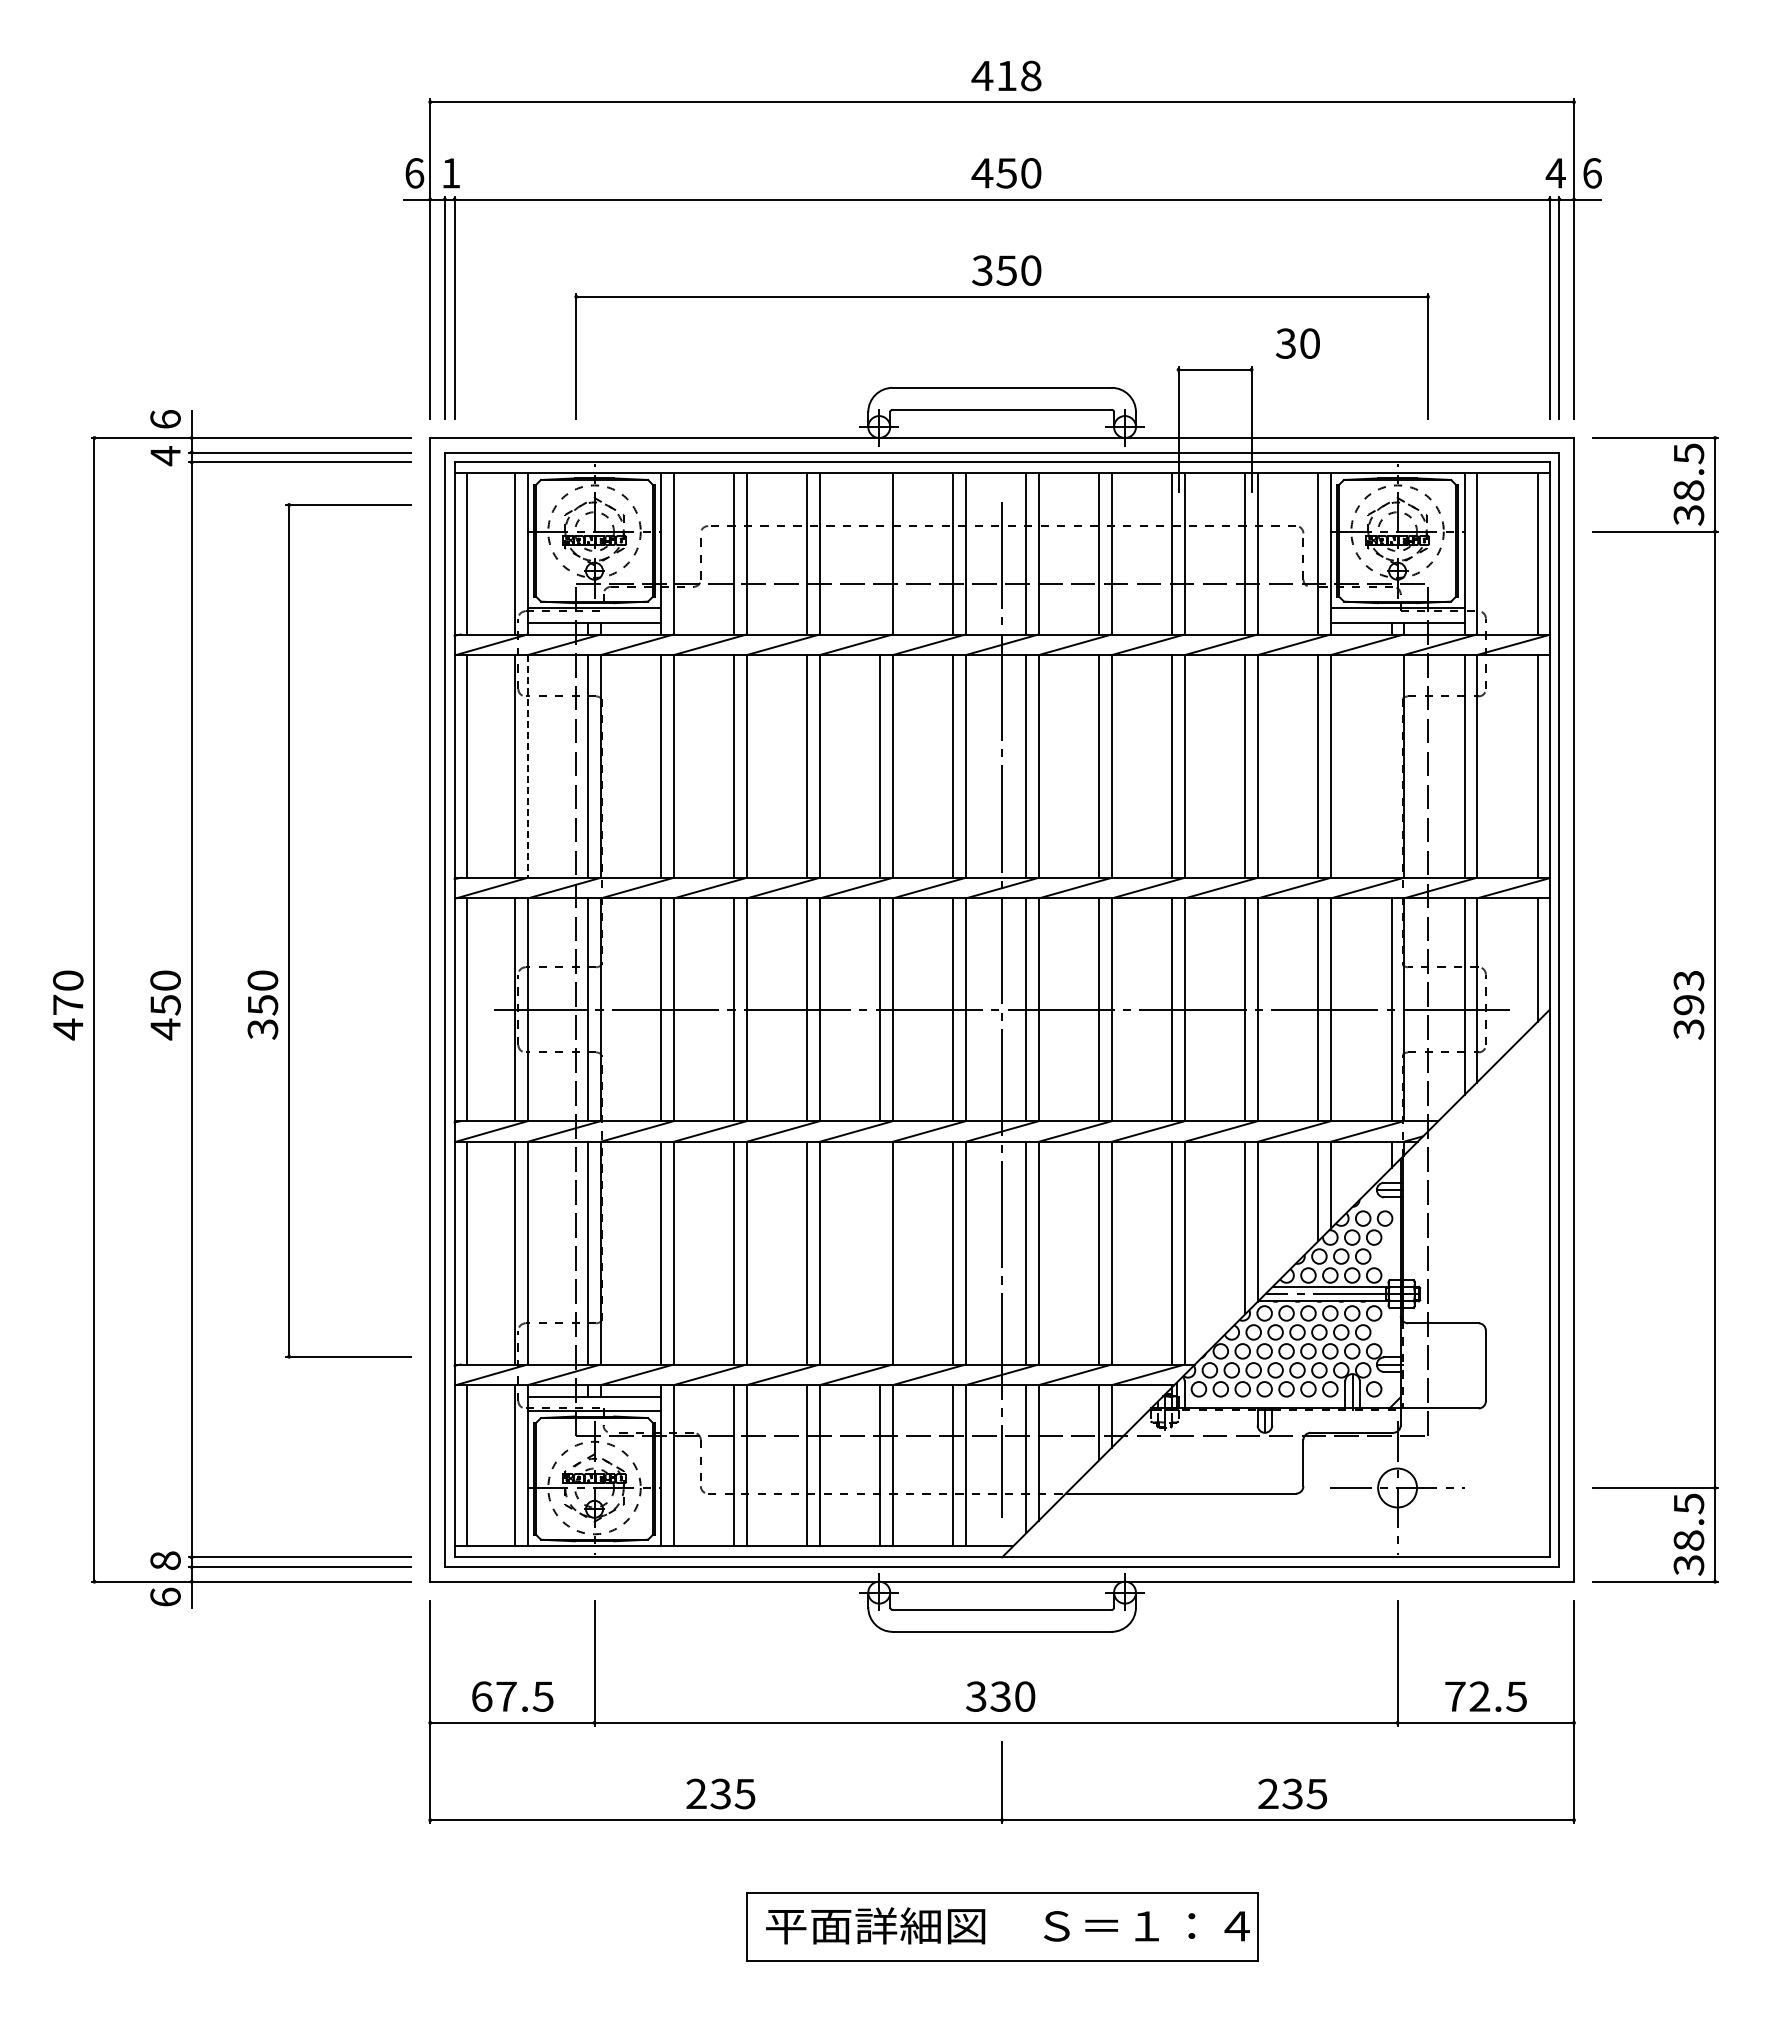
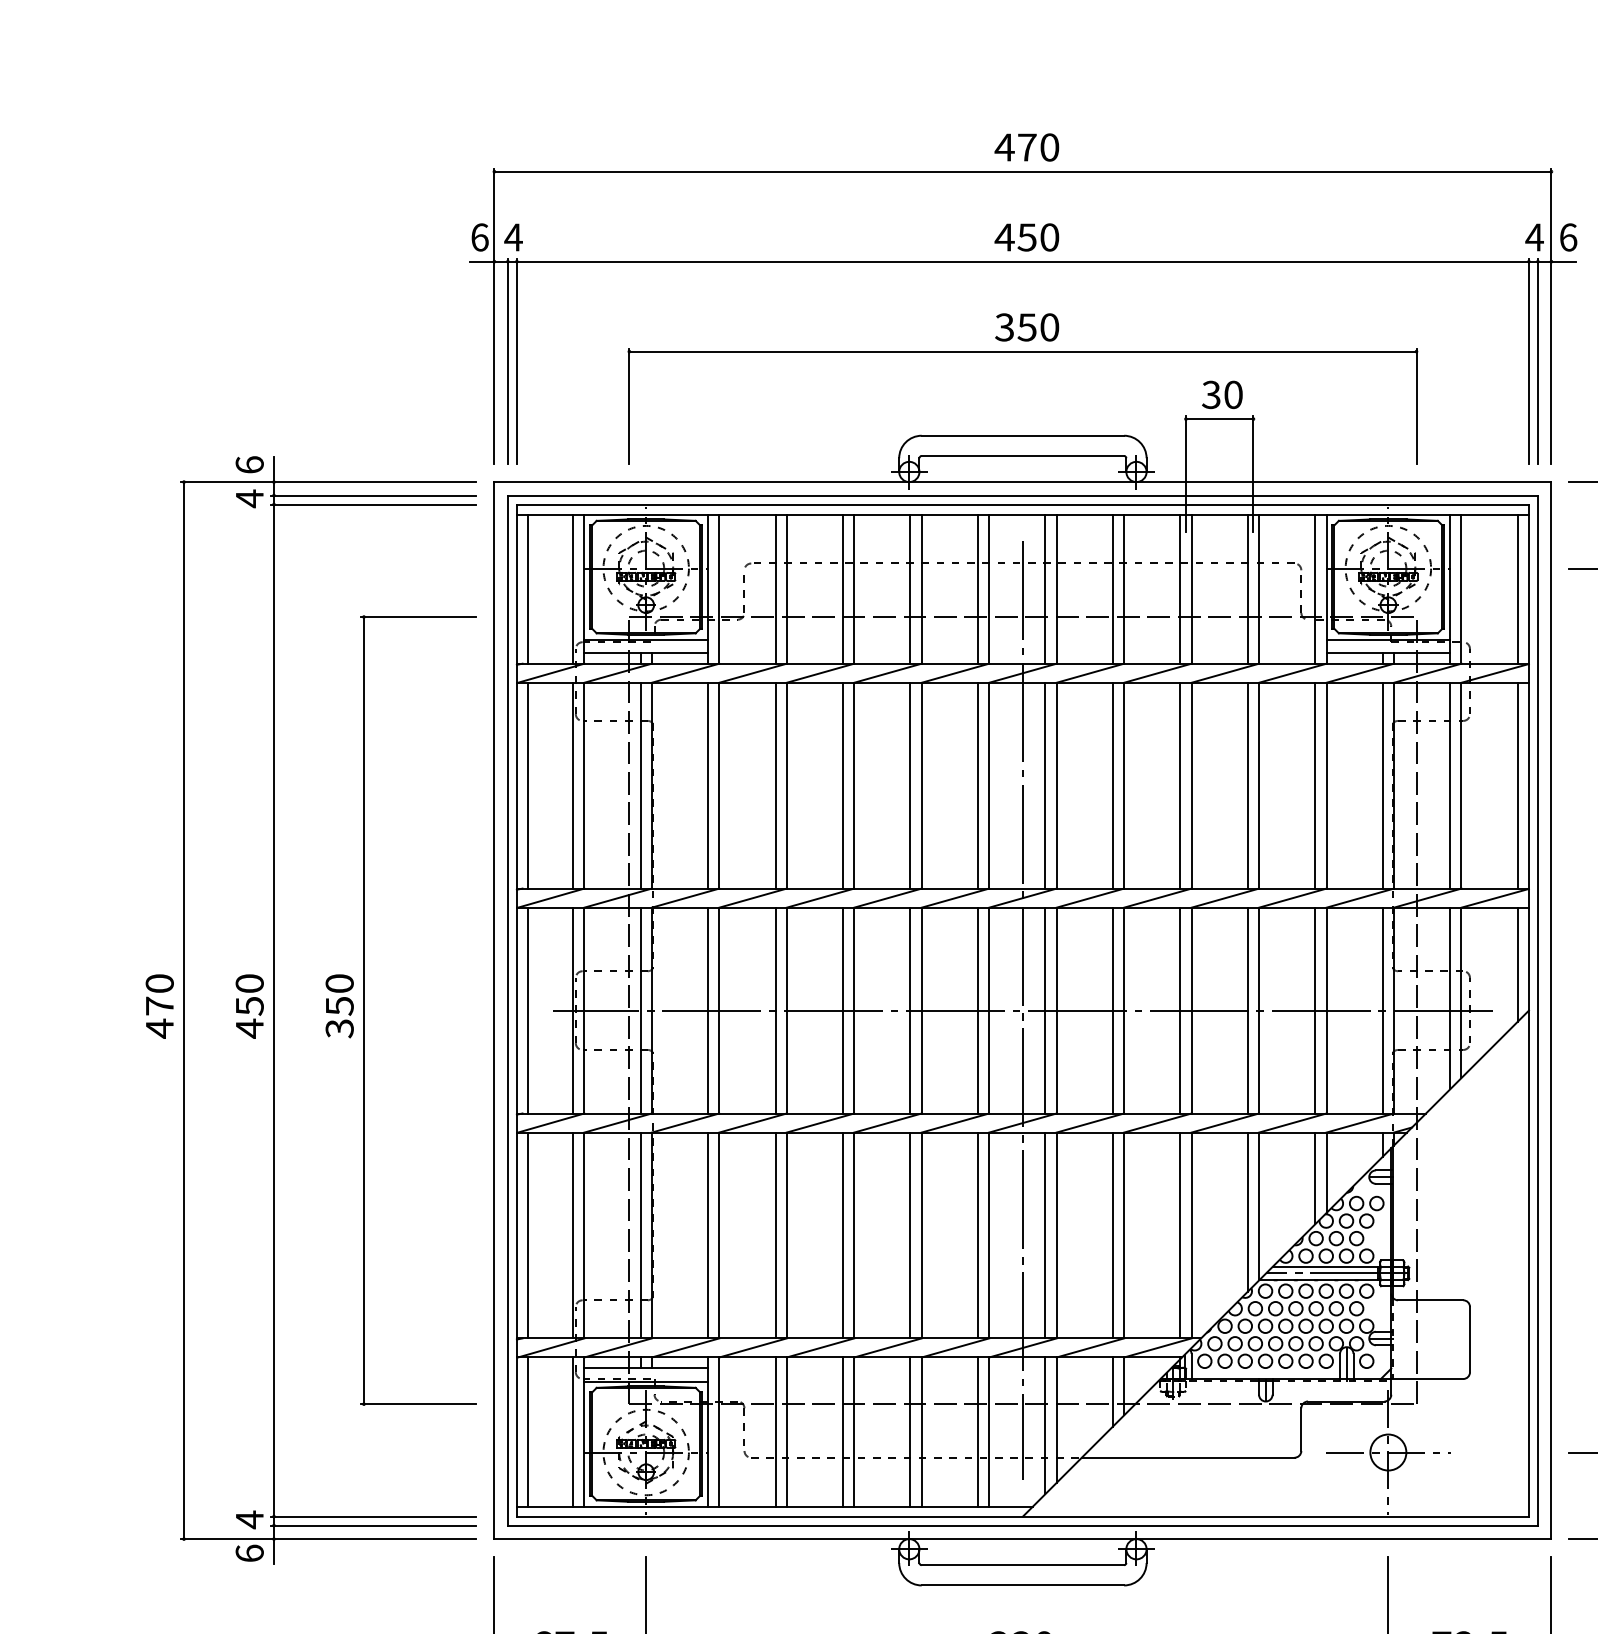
text: (1019, 75) -> (1038, 147), 418 -> 470
text: (450, 173) -> (513, 237), 1 -> 4
text: (1297, 343) -> (1221, 394), moved
line: (880, 553) -> (910, 588), added
line: (1391, 766) -> (1382, 785), added
line: (527, 767) -> (584, 786), dashed -> solid
part: (289, 930) -> (364, 1010), moved
line: (880, 1252) -> (910, 1234), added
text: (165, 1560) -> (249, 1519), 8 -> 4

